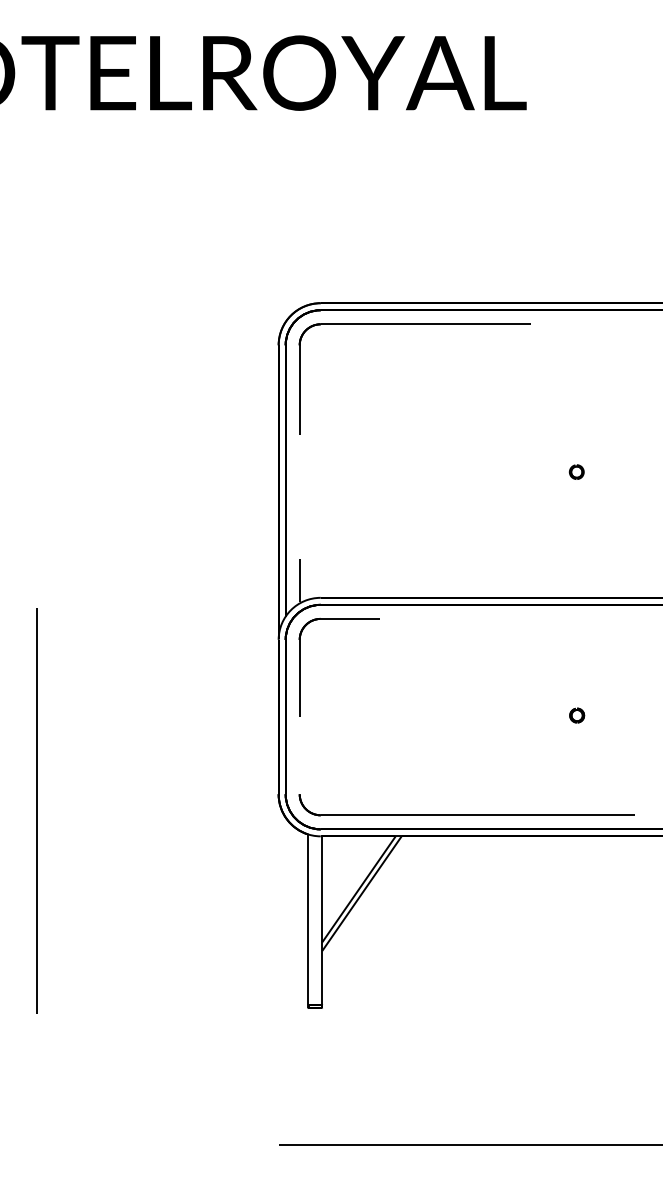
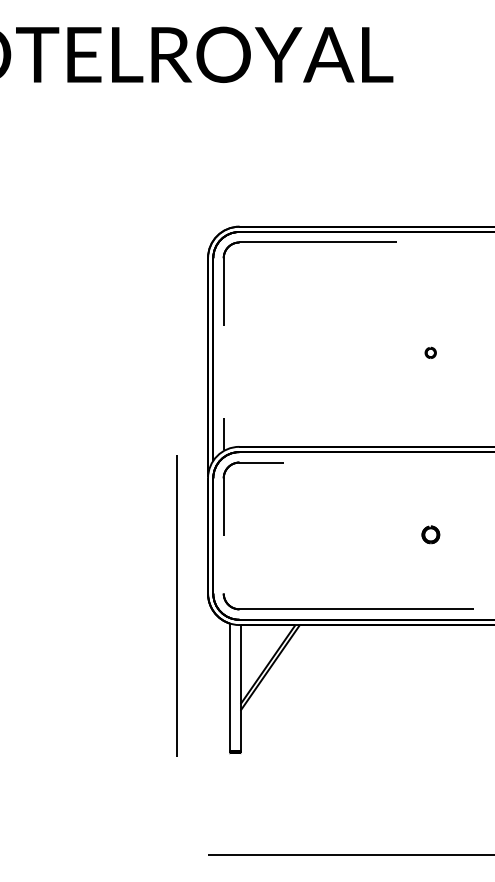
part: (577, 715) -> (431, 534), size x1.6
line: (36, 810) -> (176, 605), moved

